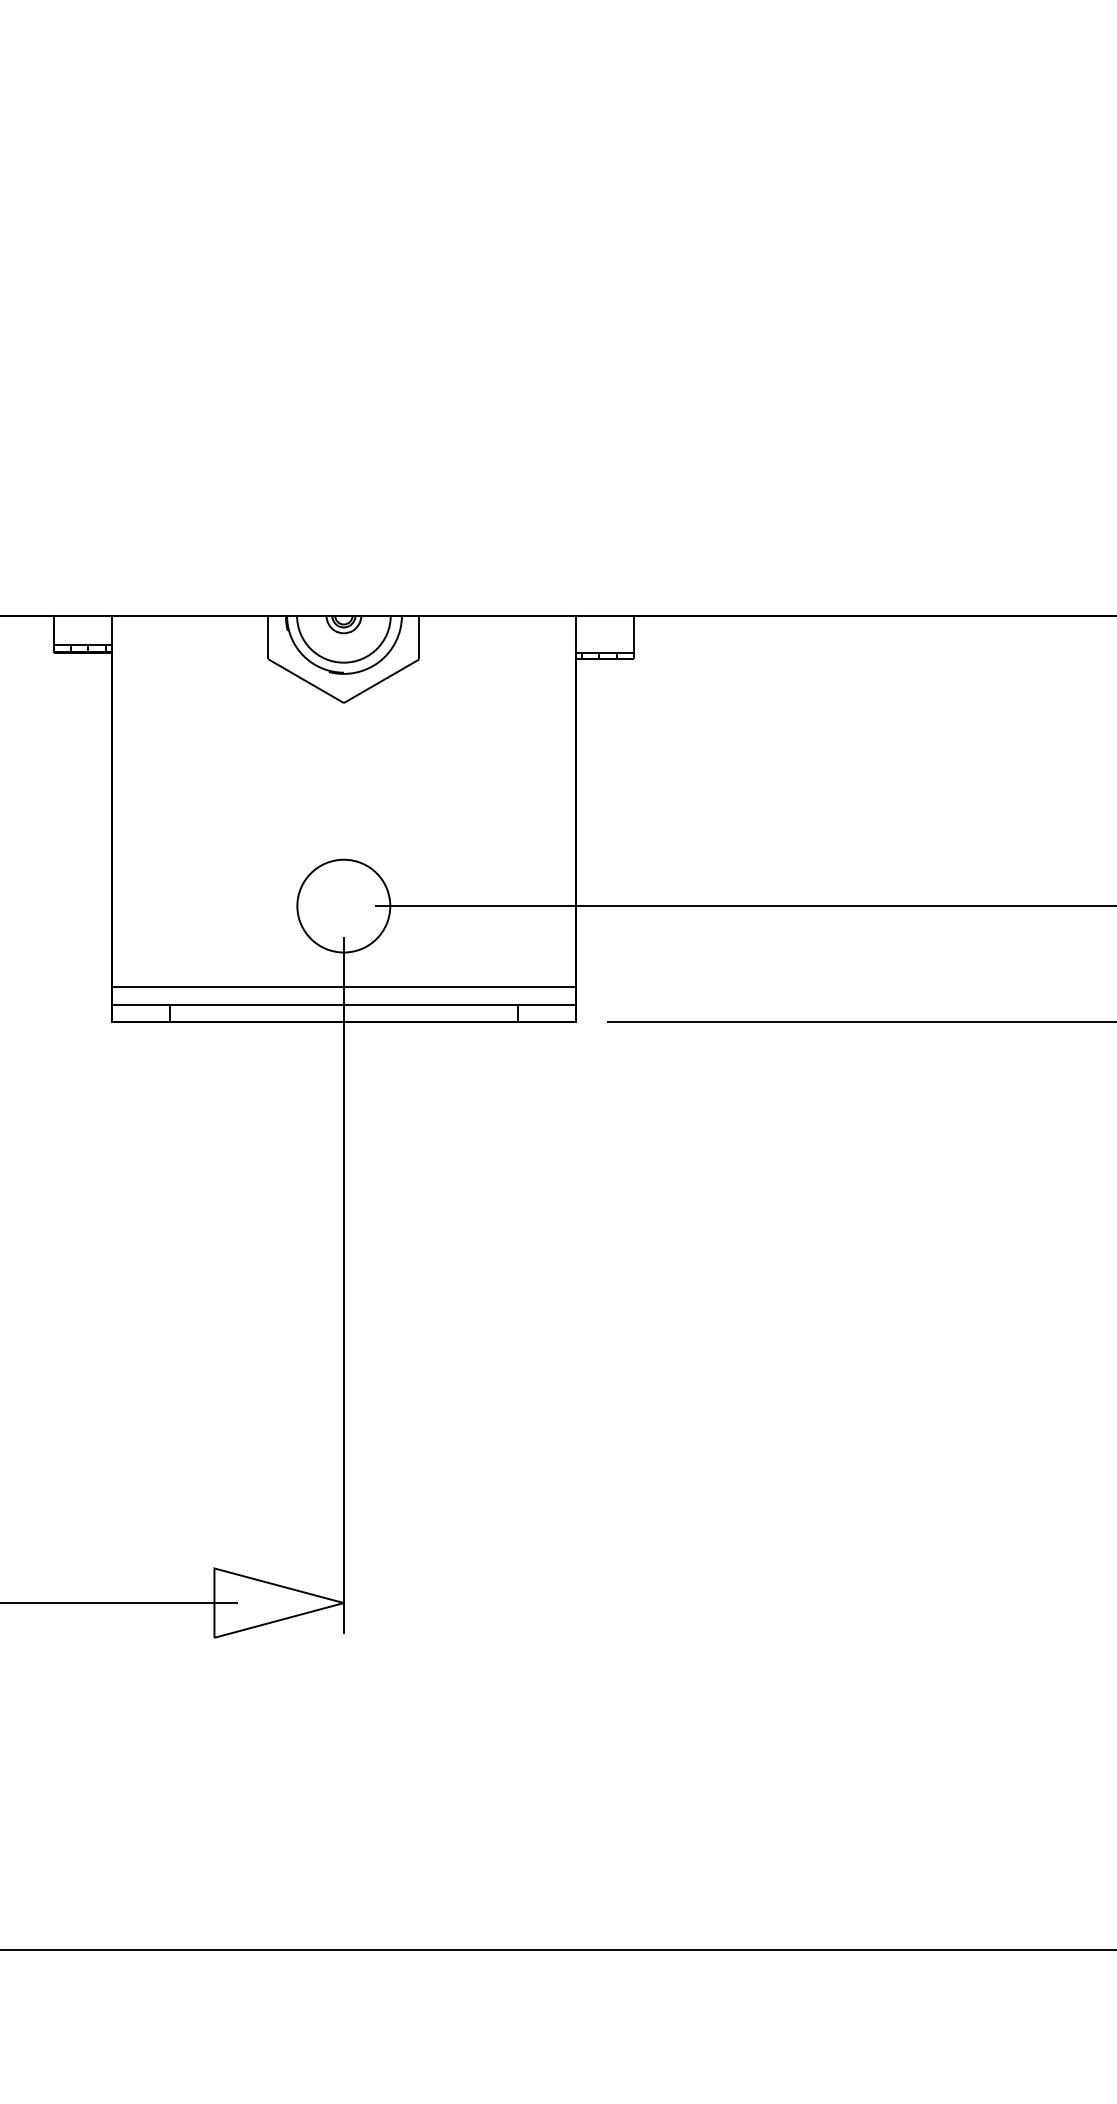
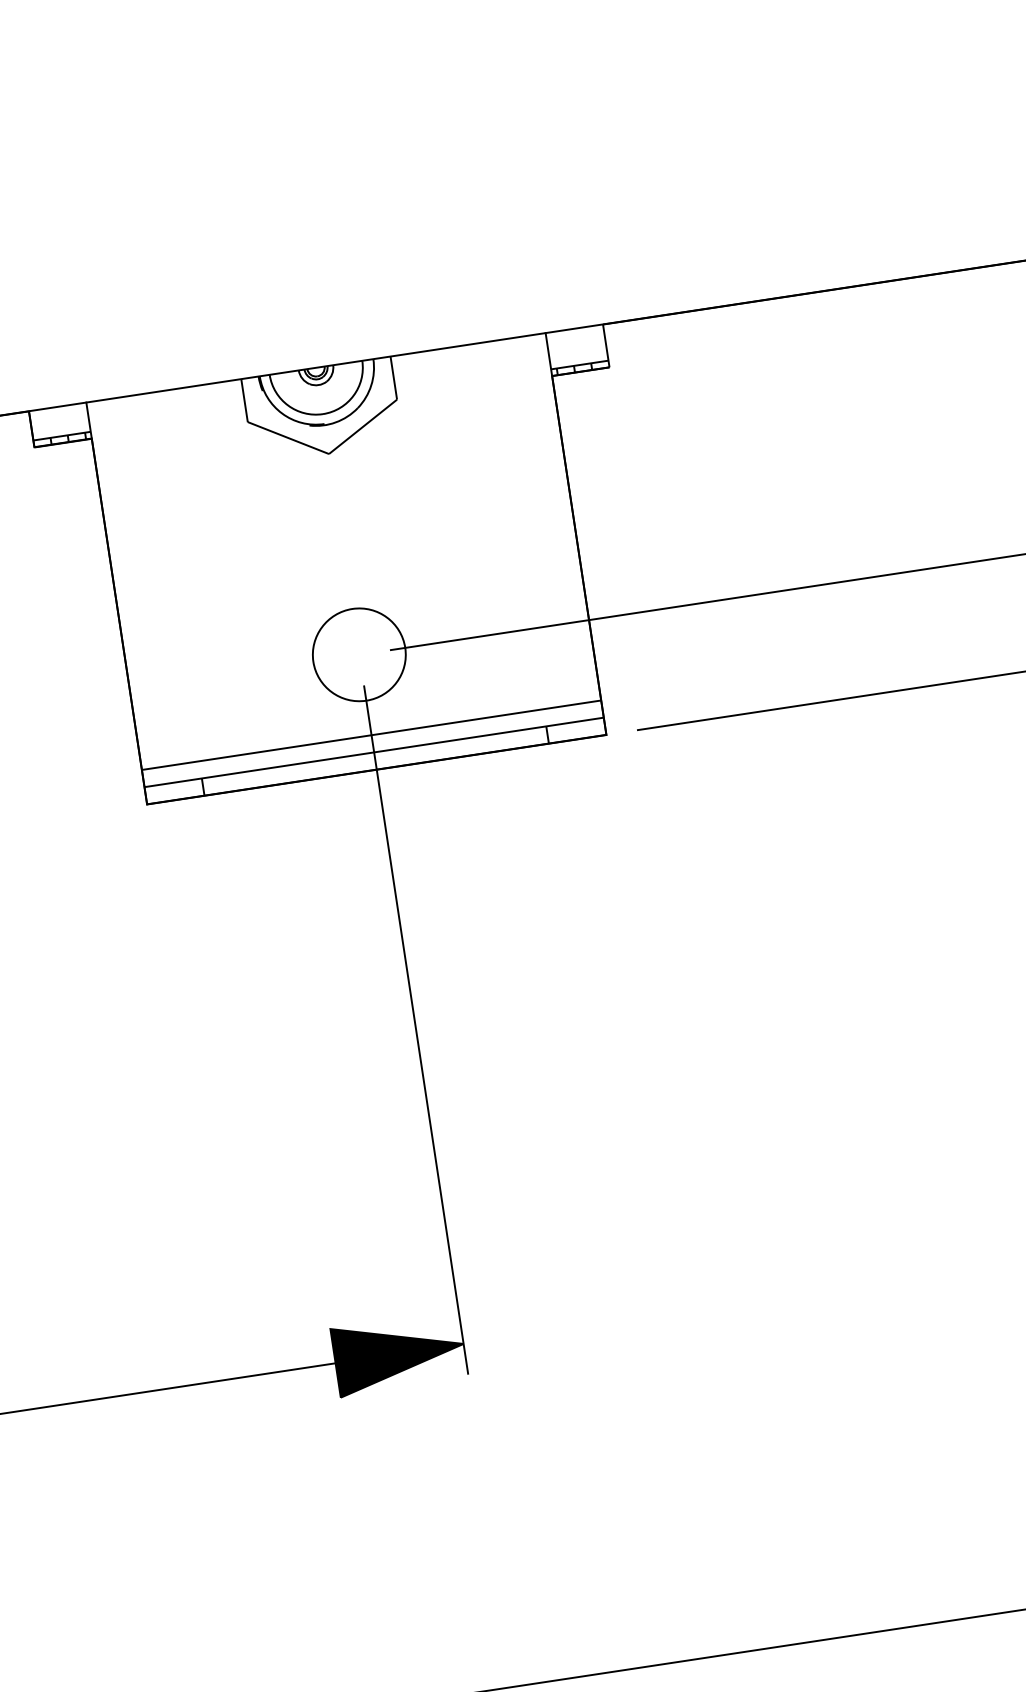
fill: (278, 1602) -> (398, 1353), added

